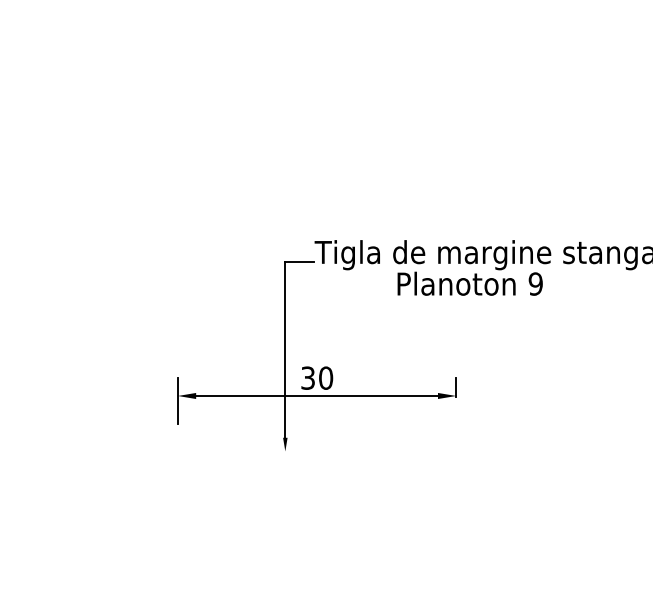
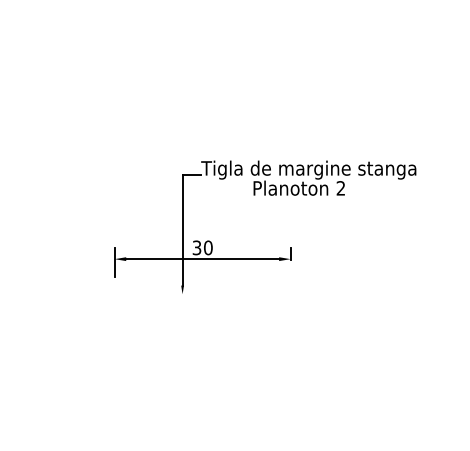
text: (535, 284) -> (340, 188), 9 -> 2

